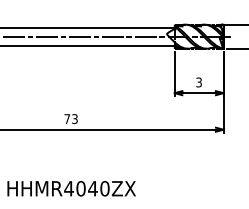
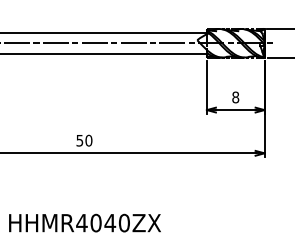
text: (198, 82) -> (235, 97), 3 -> 8
text: (71, 118) -> (84, 140), 73 -> 50

